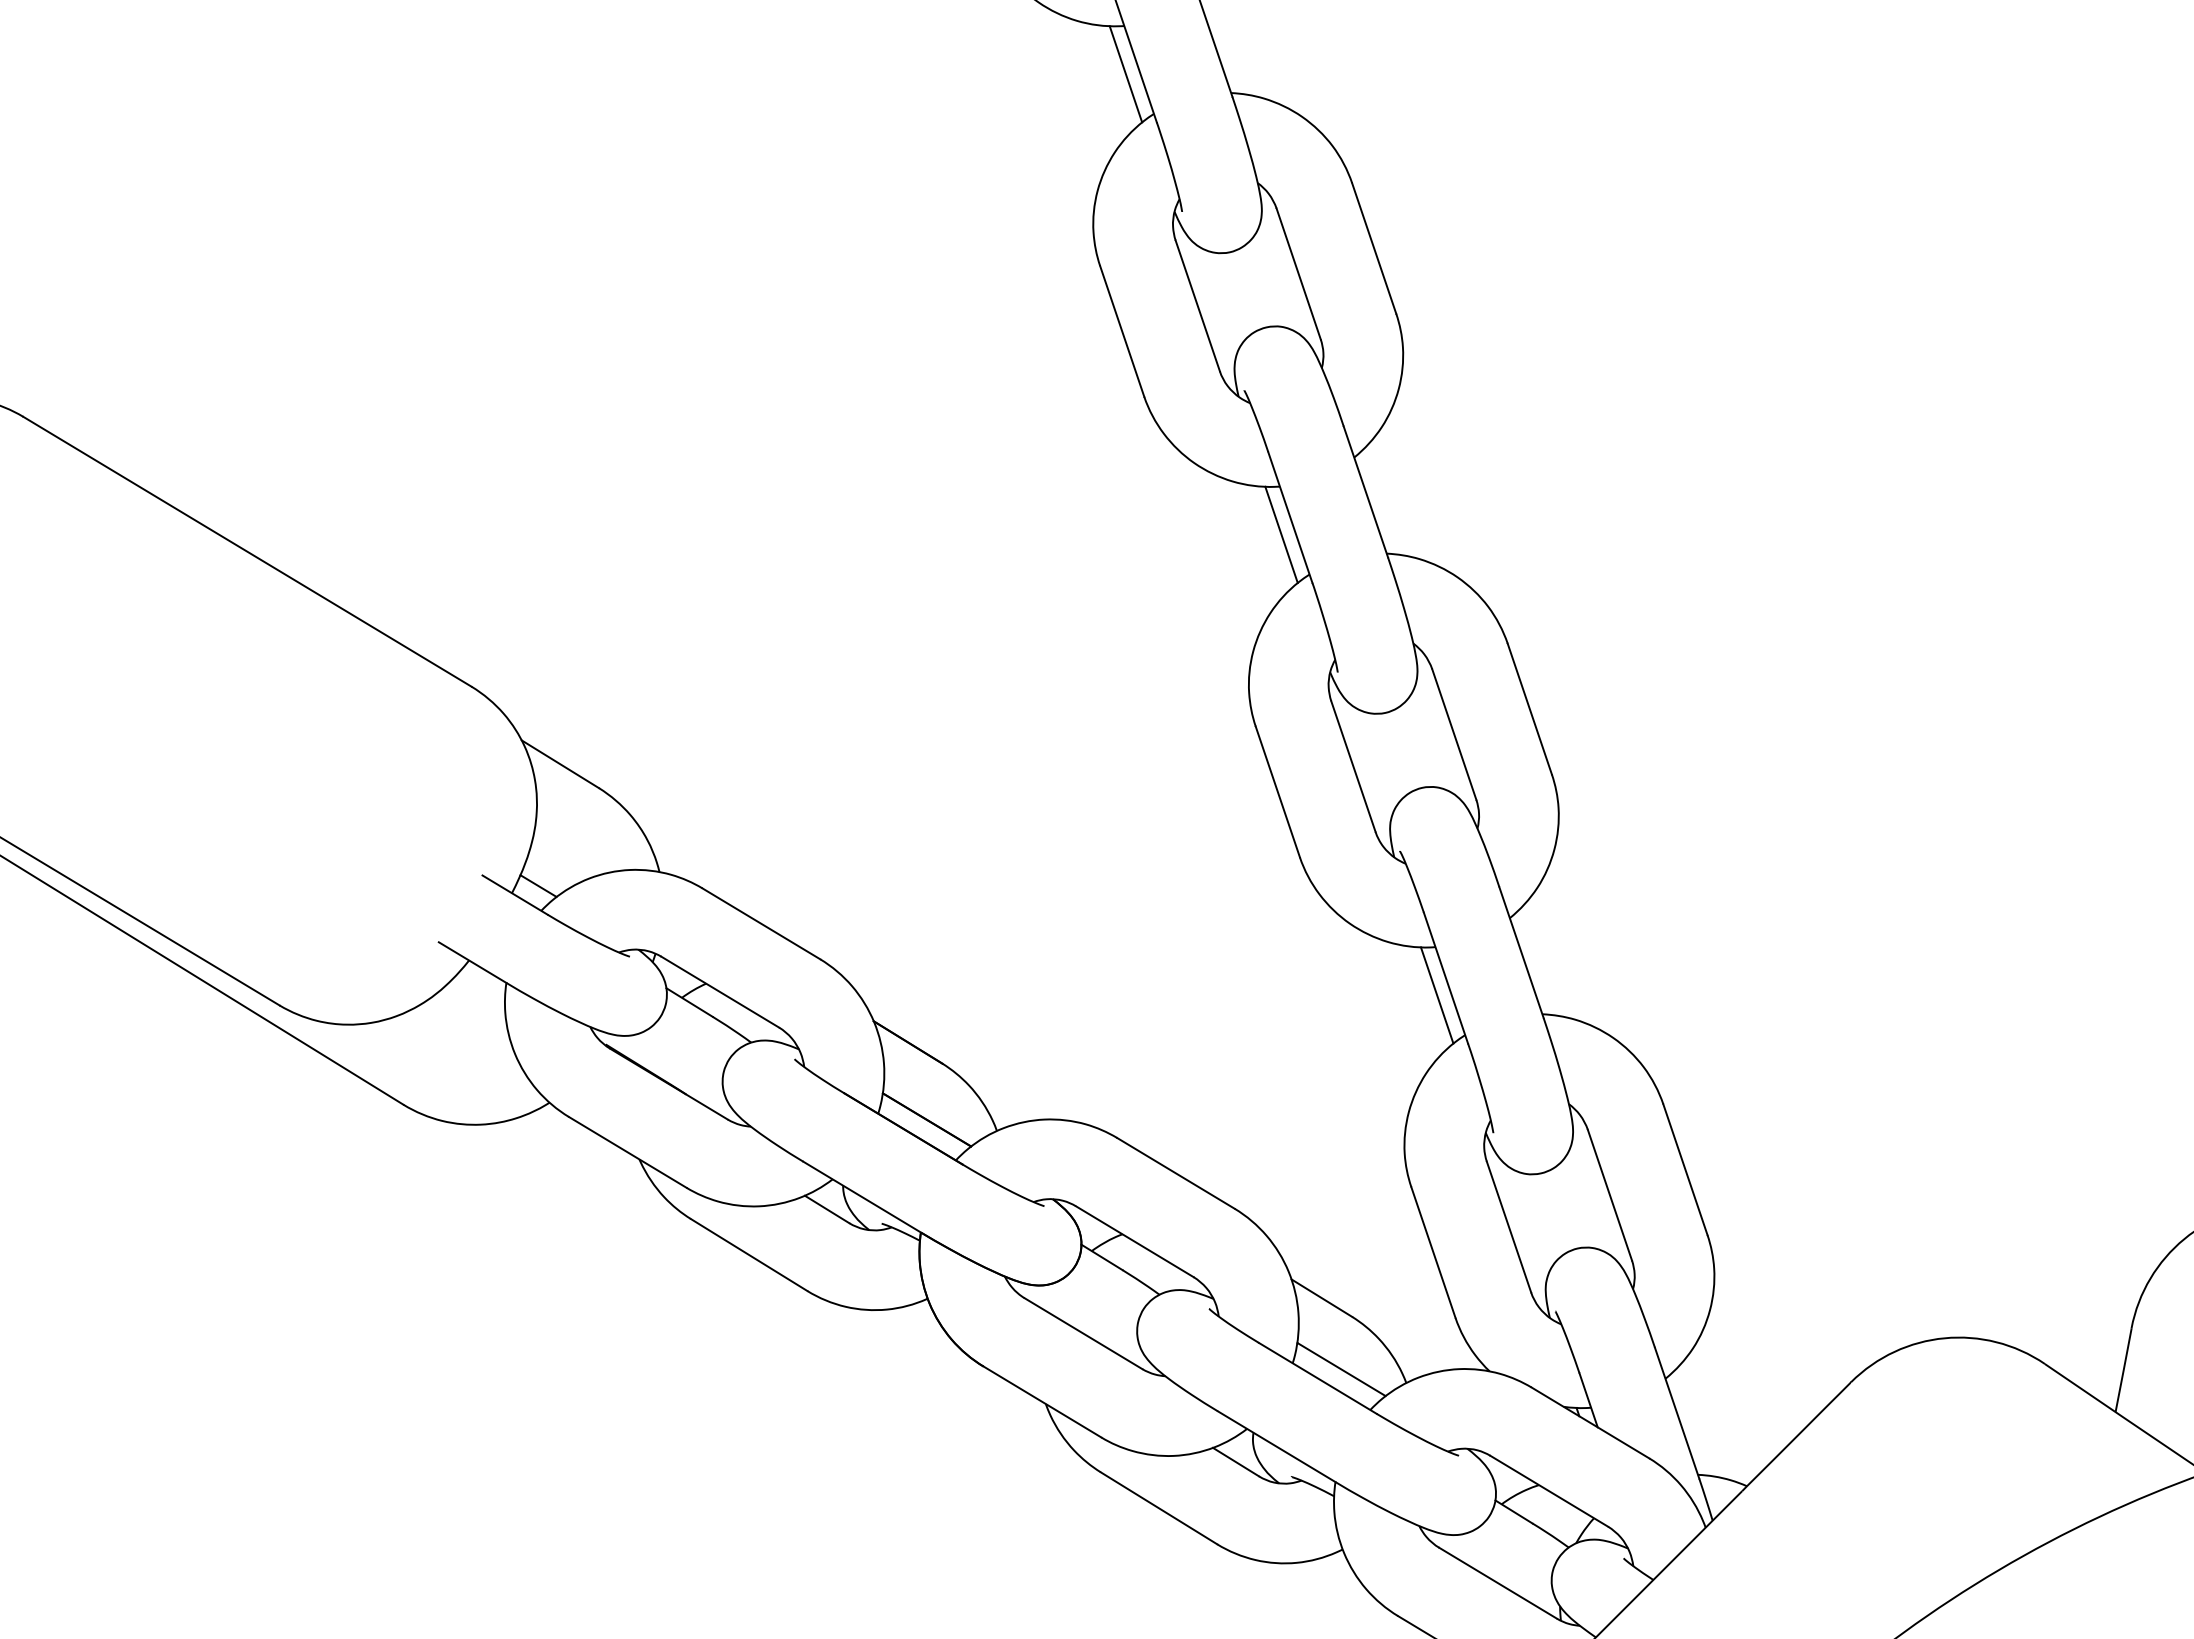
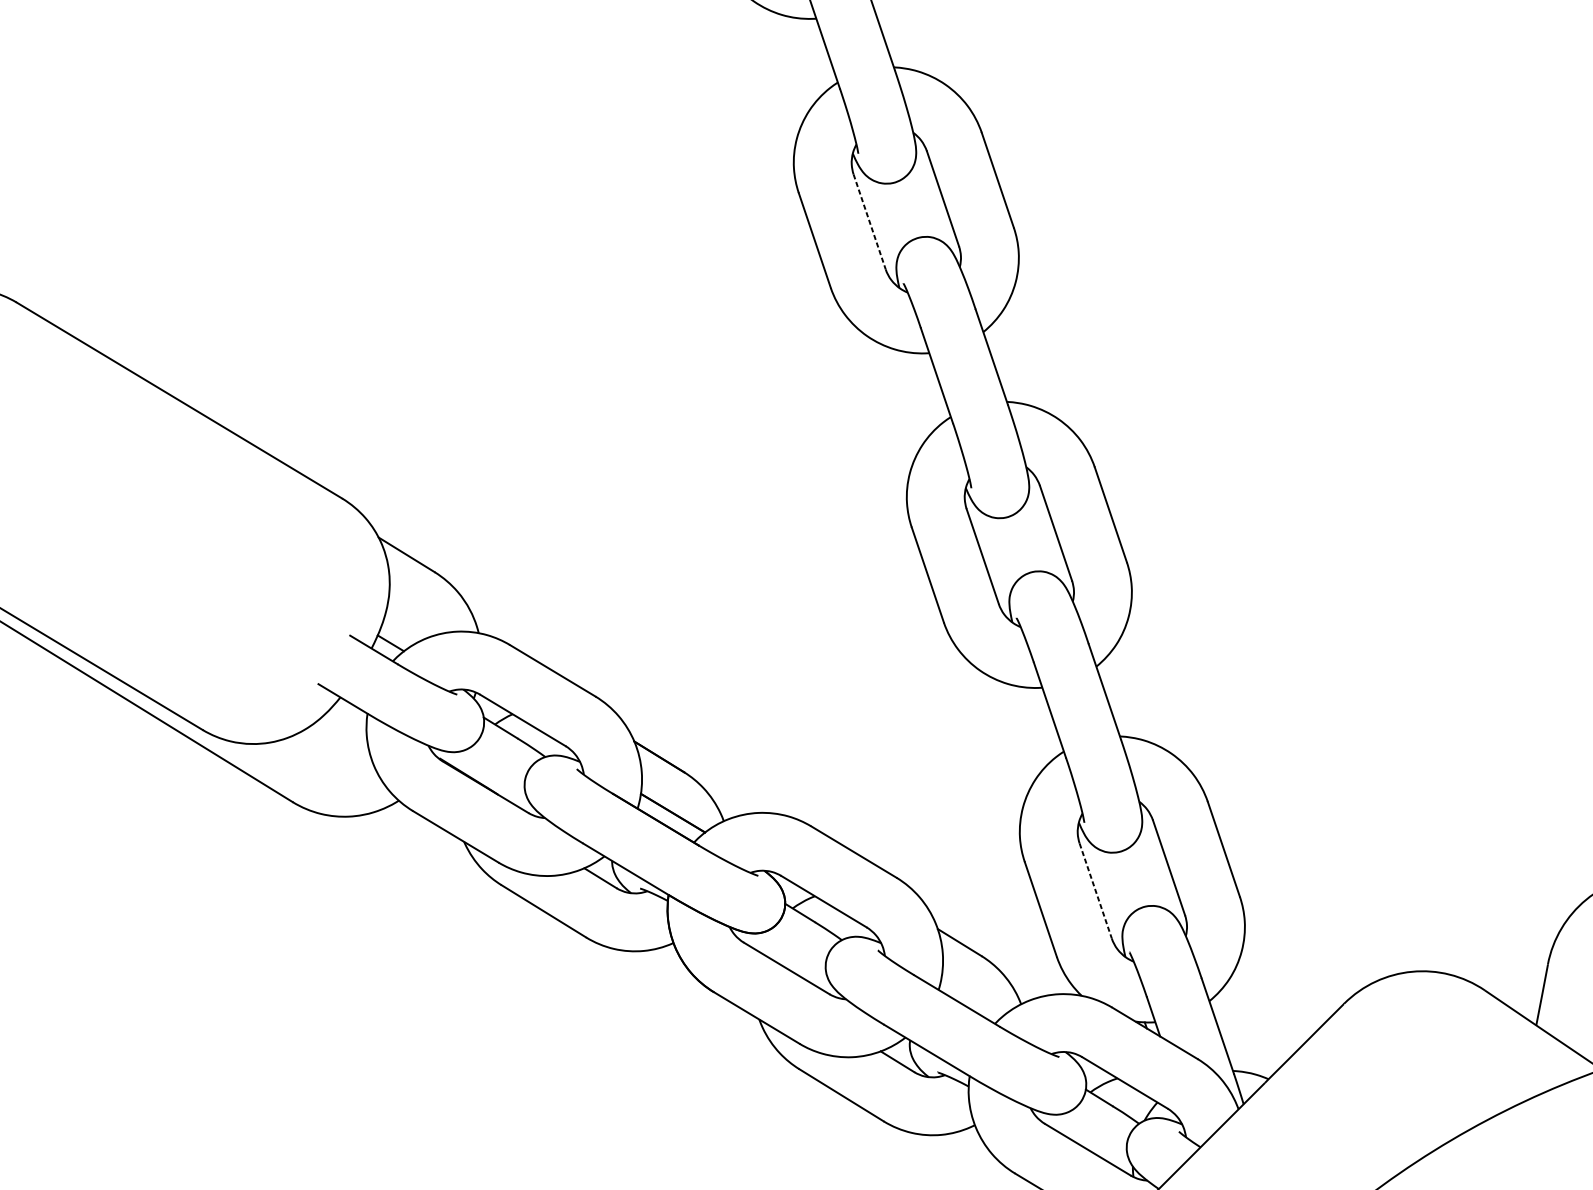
line: (1125, 74) -> (817, 53), removed
line: (1197, 306) -> (869, 222), solid -> dashed
line: (1281, 534) -> (930, 388), removed
line: (1436, 995) -> (1043, 722), removed
line: (1509, 1227) -> (1096, 891), solid -> dashed
line: (1341, 1369) -> (974, 994), removed

